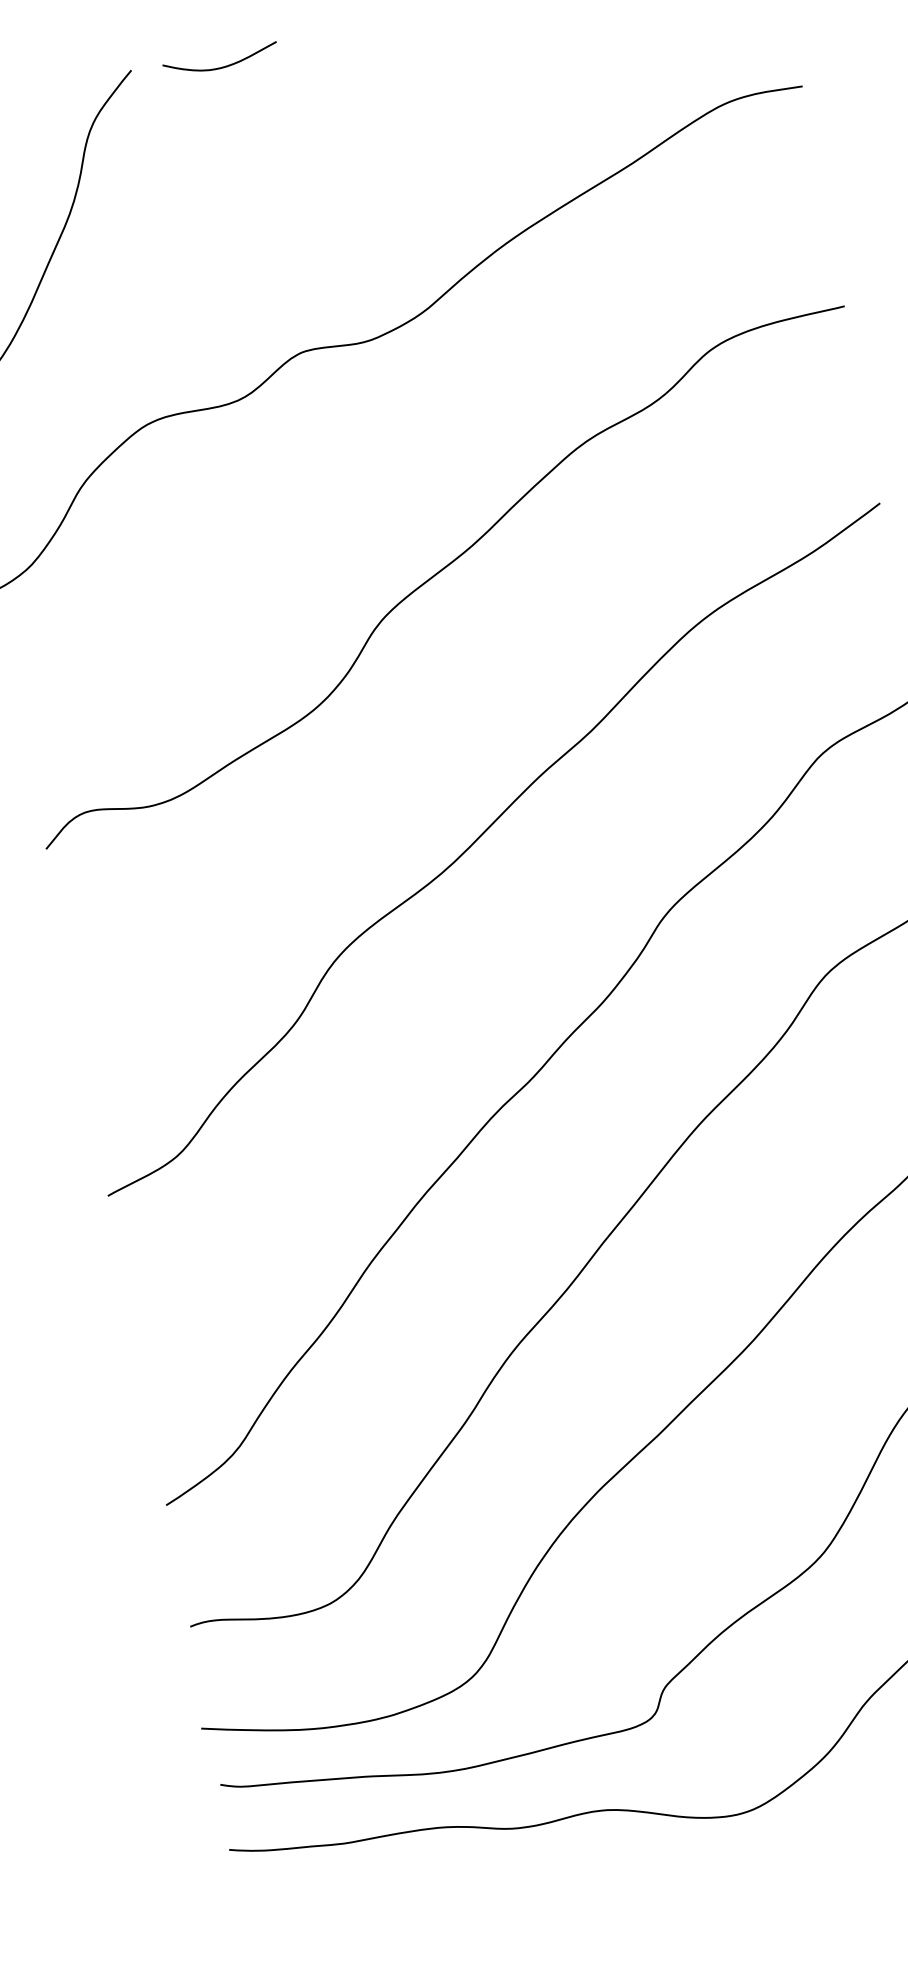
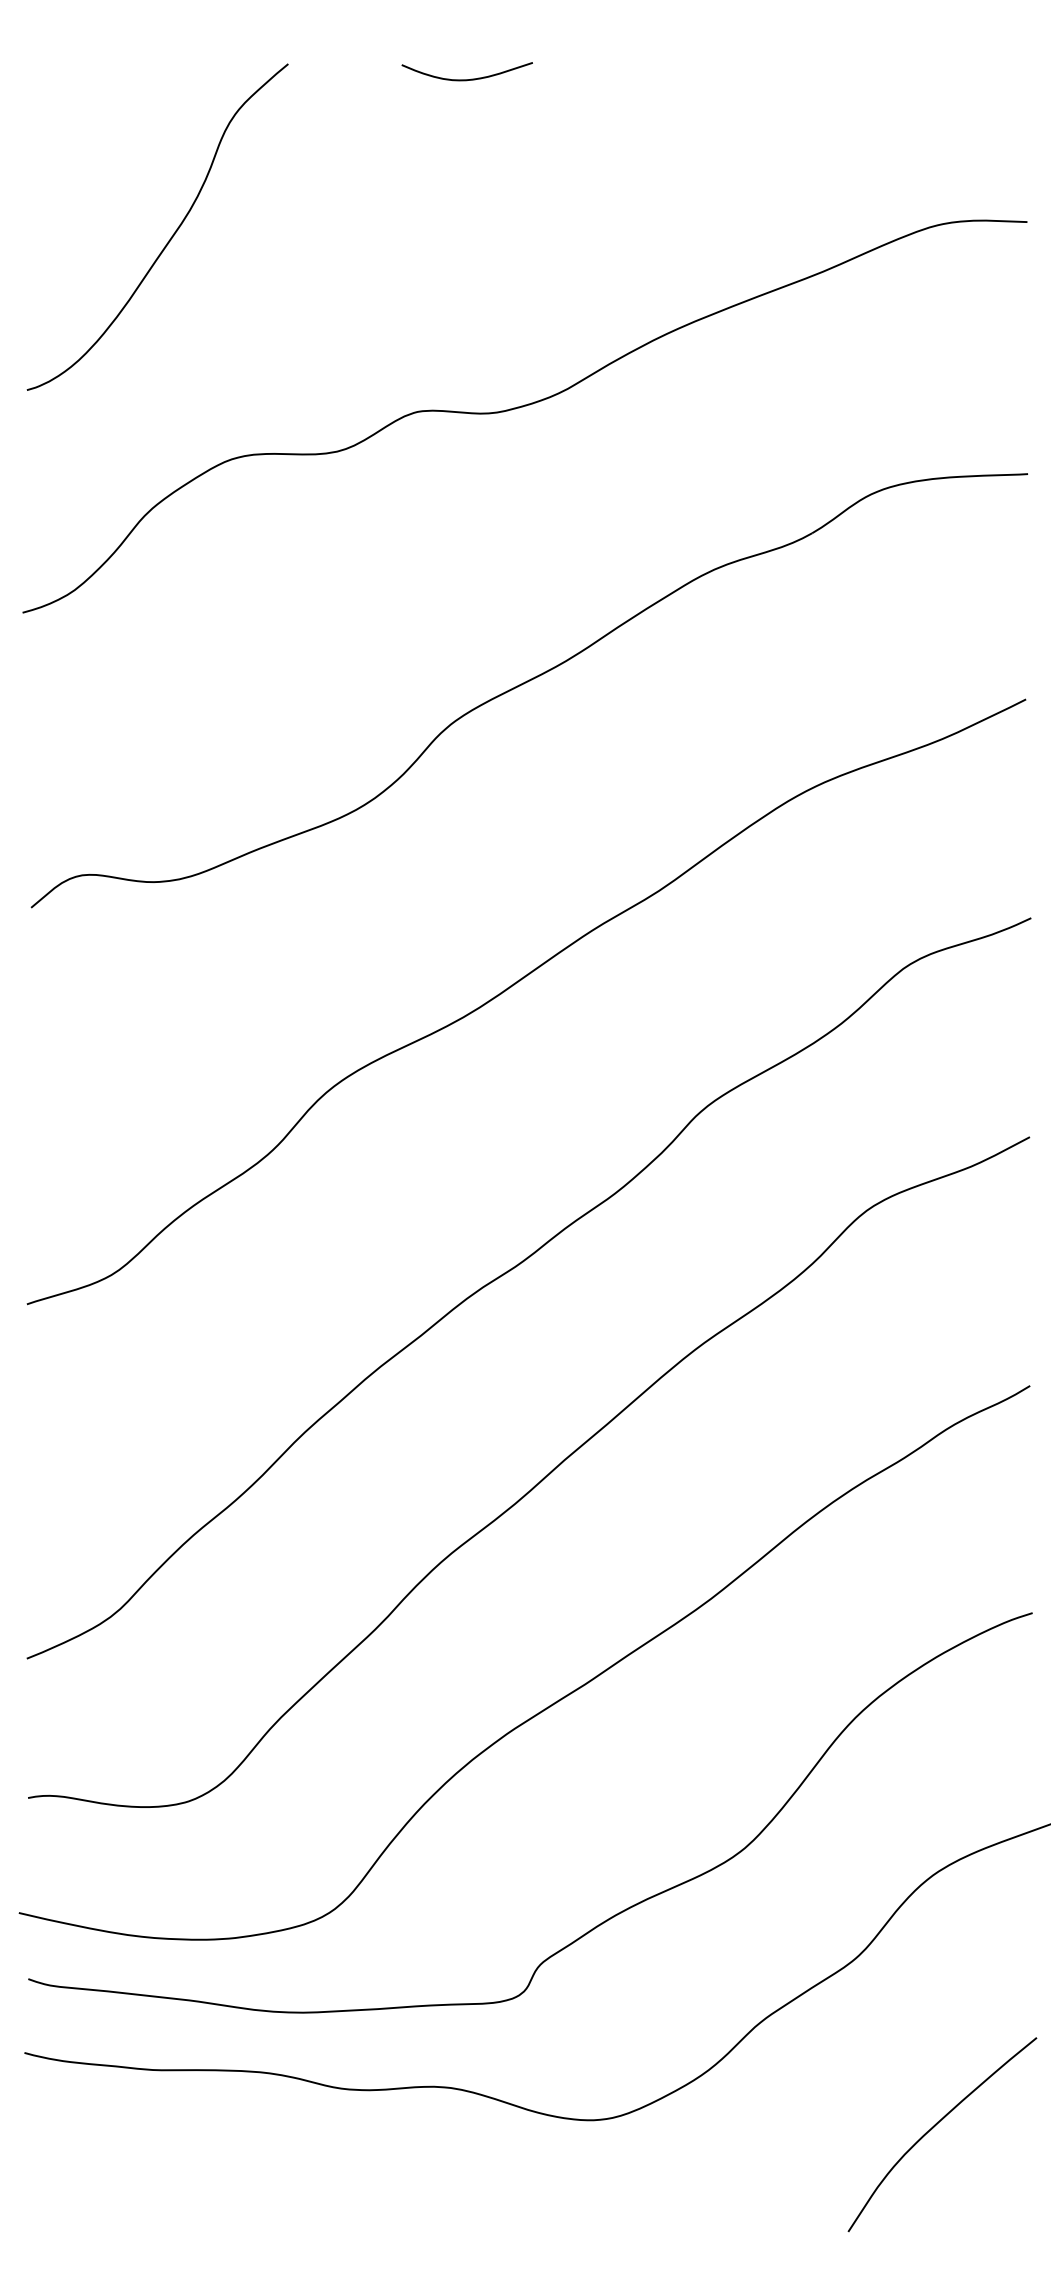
curve: (221, 67) -> (466, 79), moved

